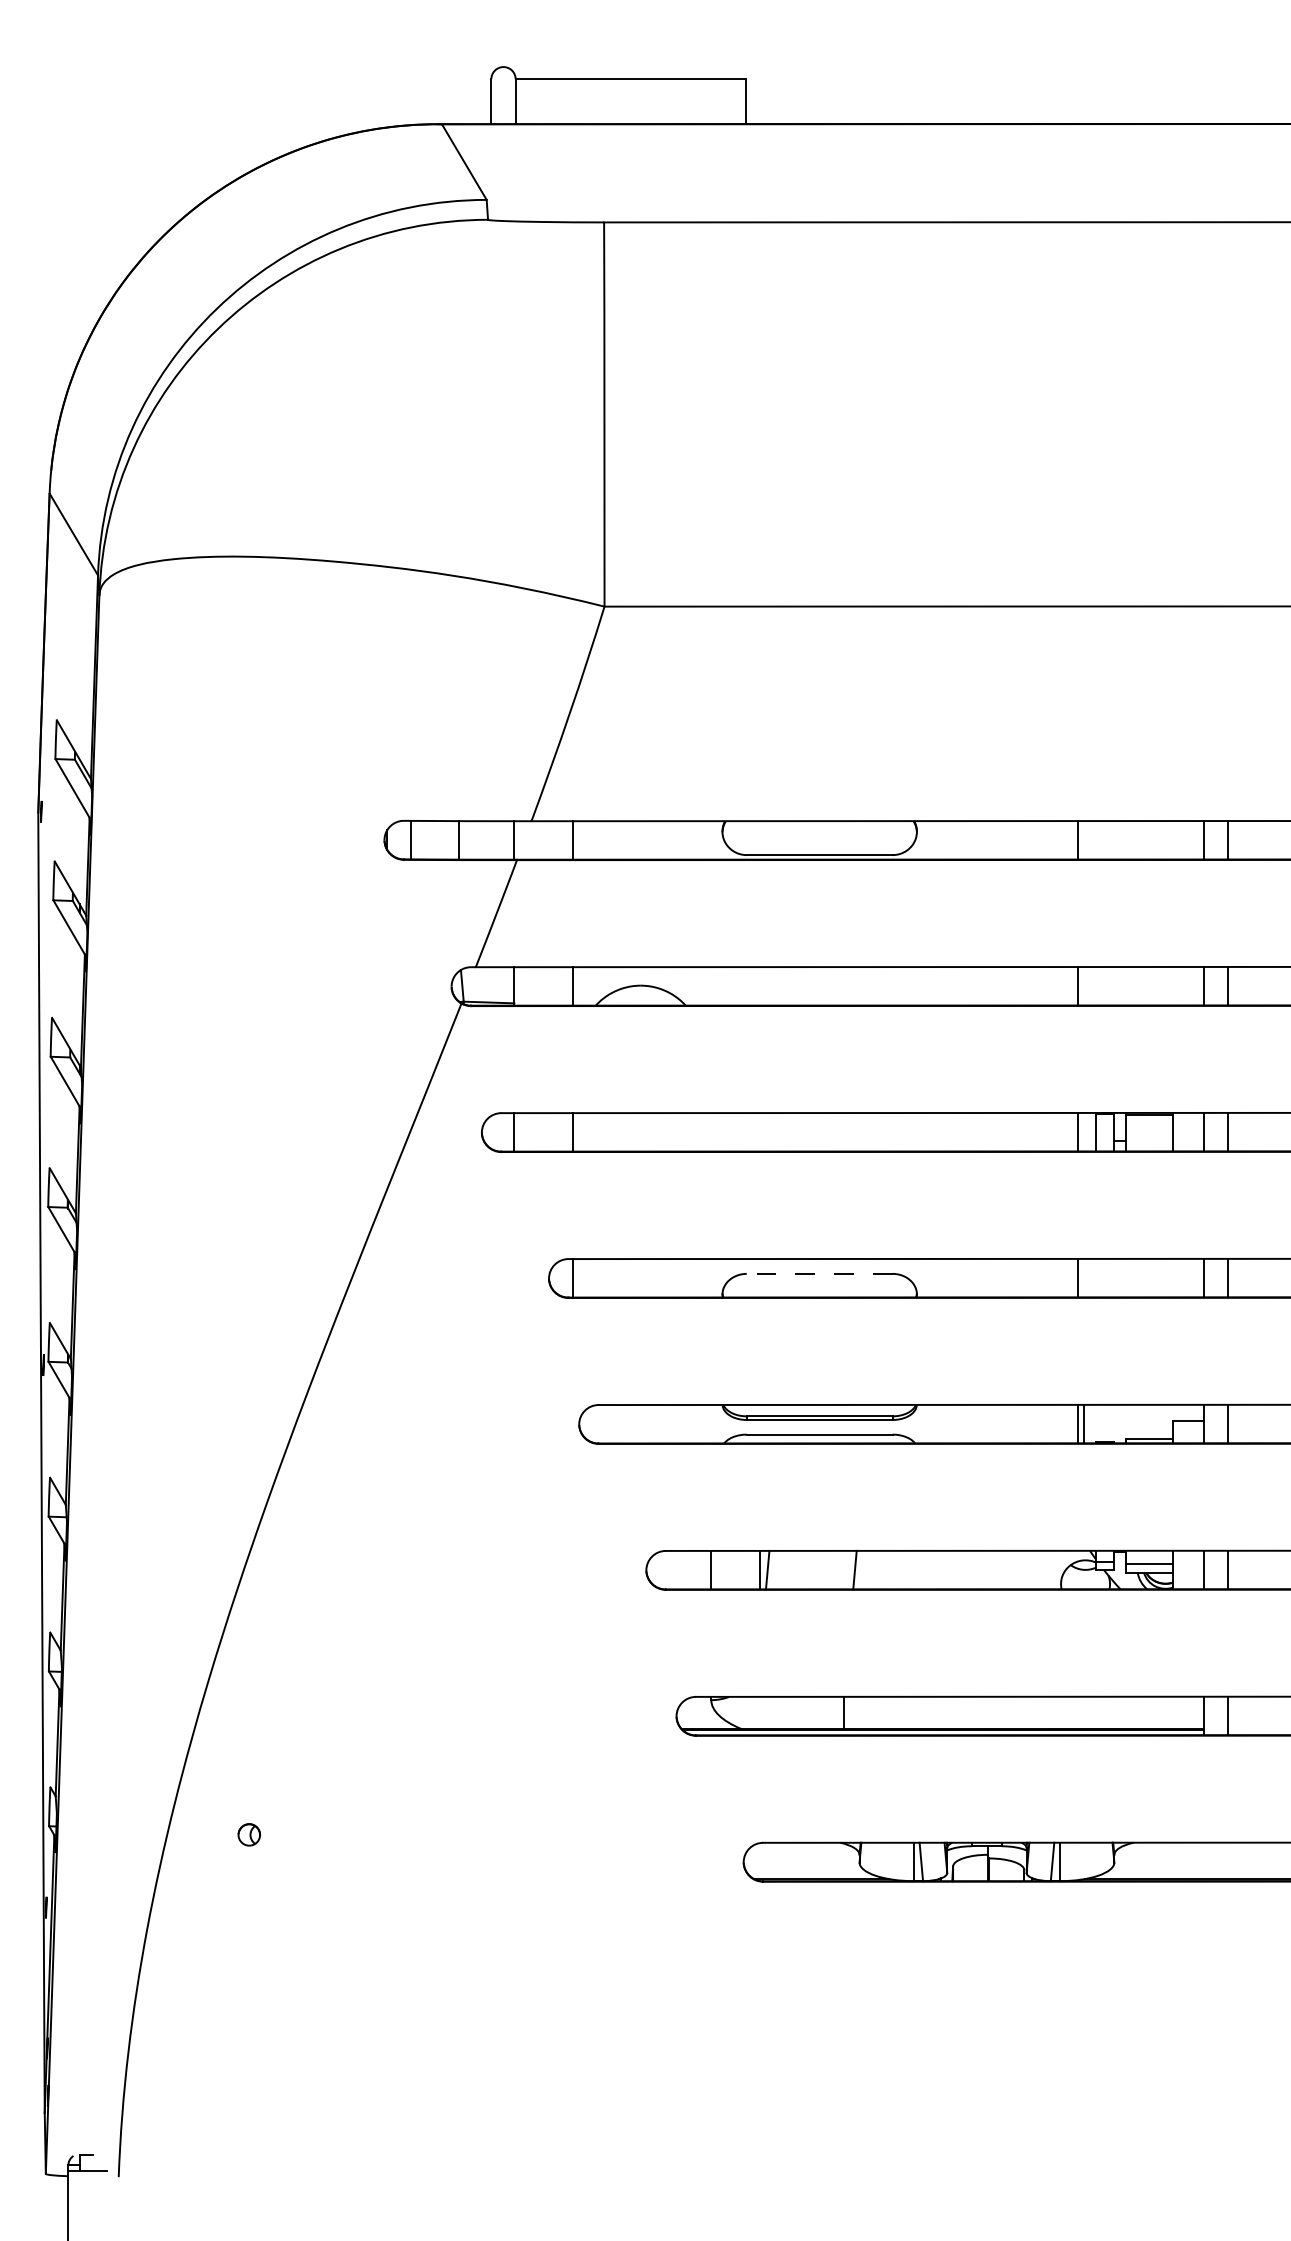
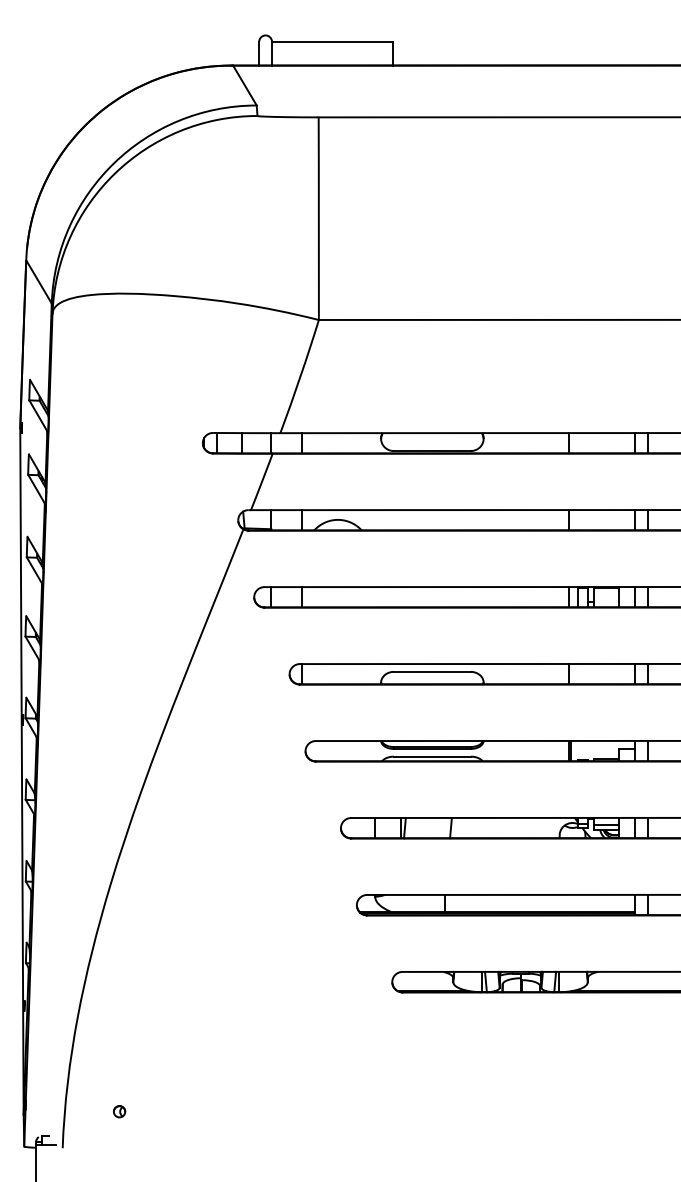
line: (818, 1273) -> (431, 671), dashed -> solid
part: (249, 1834) -> (119, 1111), moved

